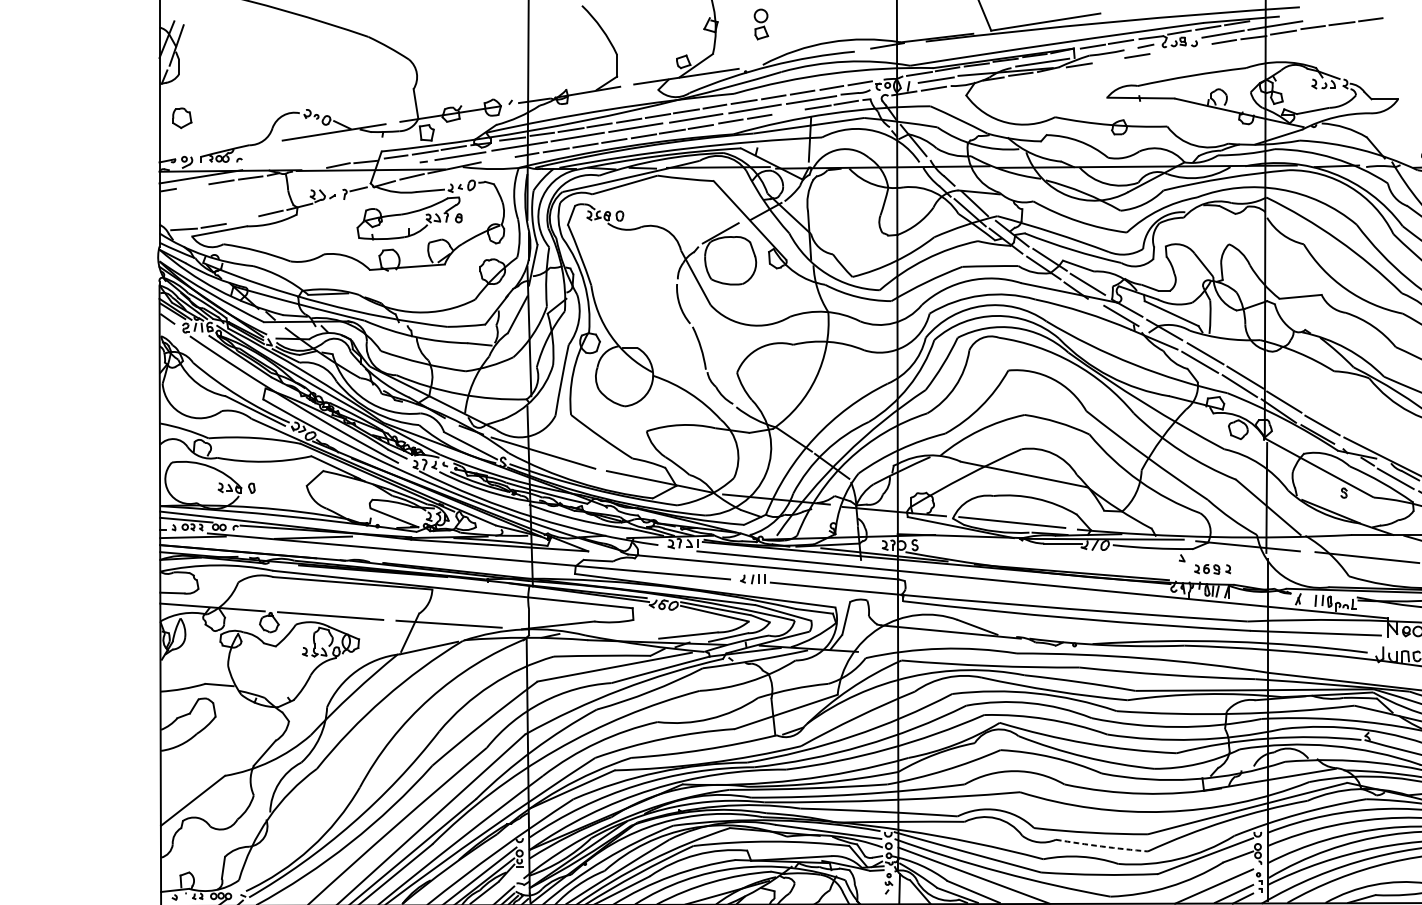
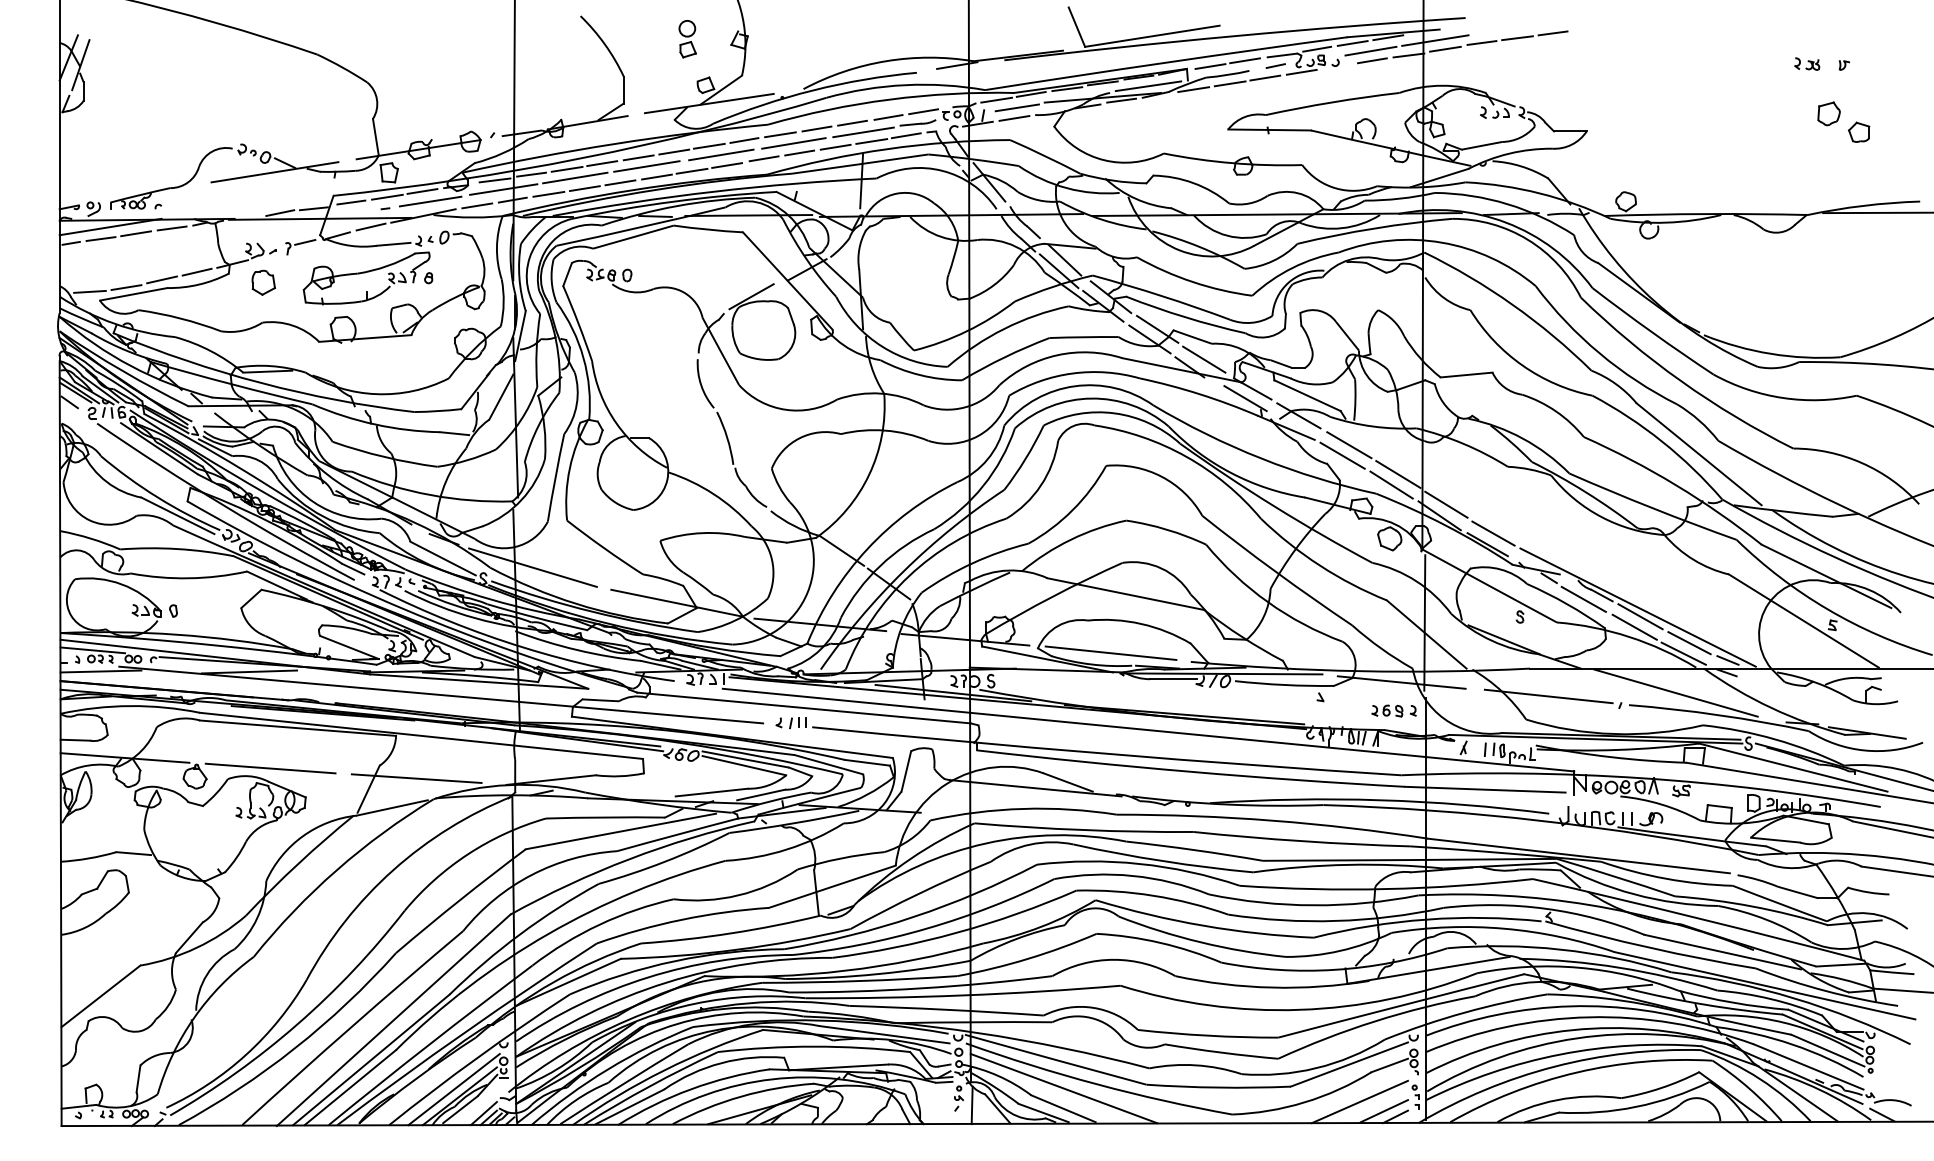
part: (761, 24) -> (687, 39), moved
line: (1166, 50) -> (1301, 71), added
line: (1108, 60) -> (1229, 83), added
line: (788, 111) -> (835, 146), added
part: (182, 117) -> (263, 282), moved
line: (498, 159) -> (477, 205), added
line: (192, 186) -> (100, 238), added
line: (242, 219) -> (161, 279), added
part: (1212, 568) -> (1393, 710), moved
arc: (1101, 846) -> (1221, 1052), dashed -> solid

